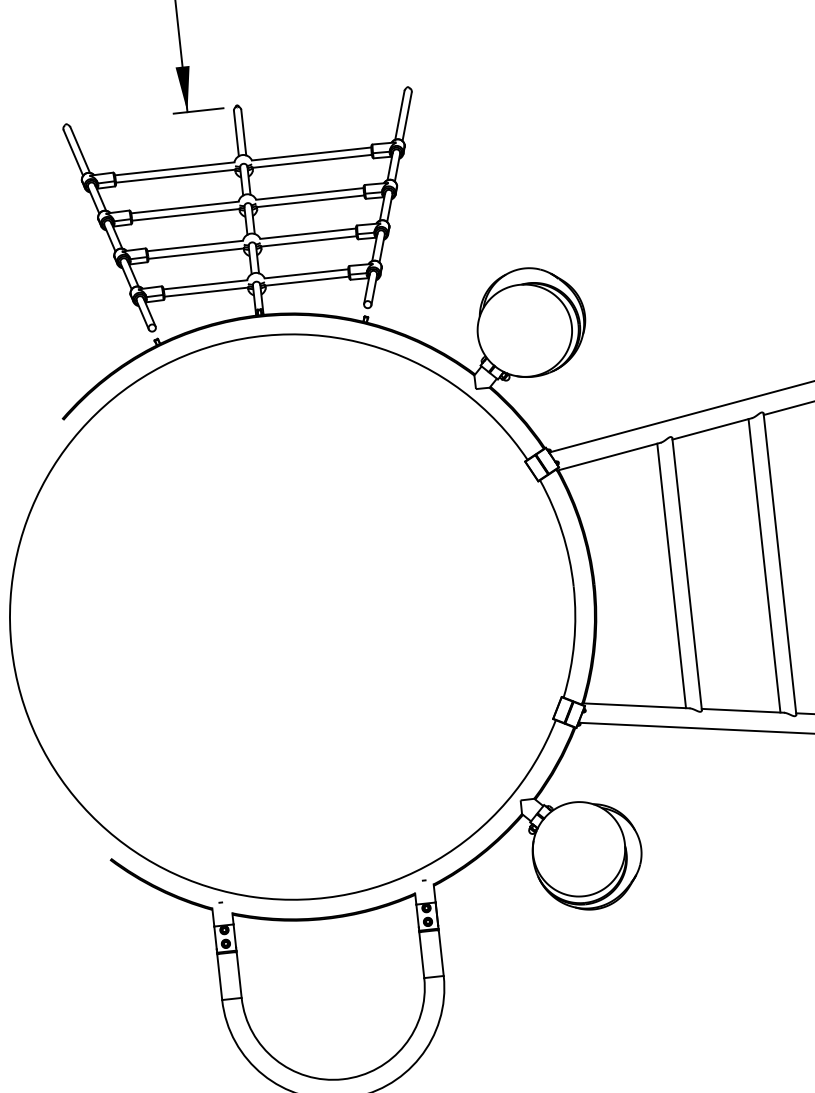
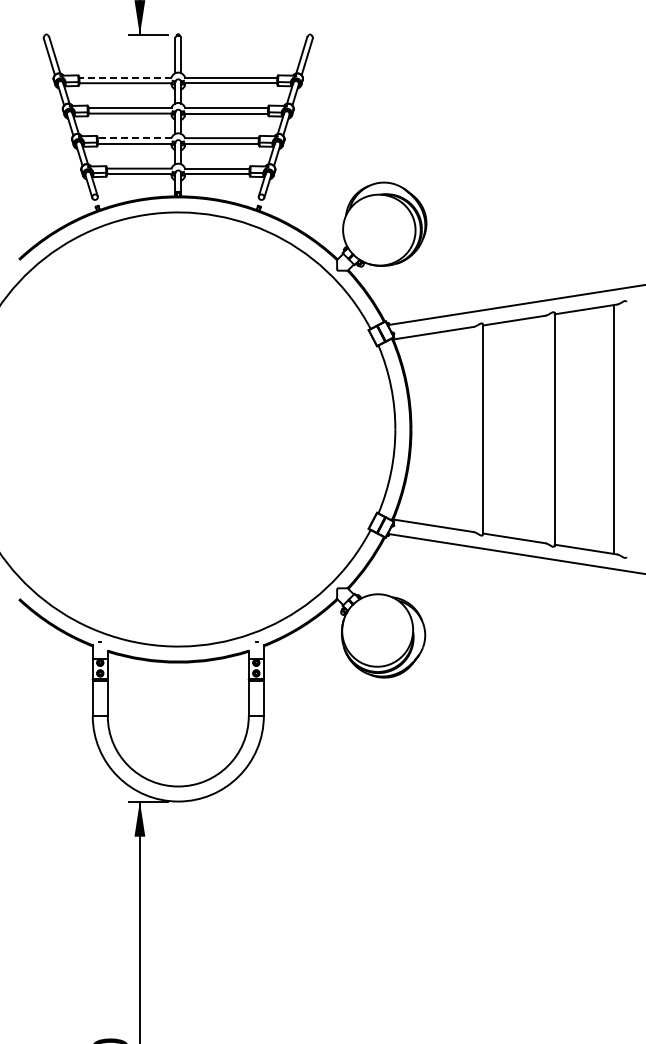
line: (173, 168) -> (124, 77), solid -> dashed
line: (195, 246) -> (134, 138), solid -> dashed
line: (764, 565) -> (542, 429), removed
line: (672, 575) -> (471, 429), removed

